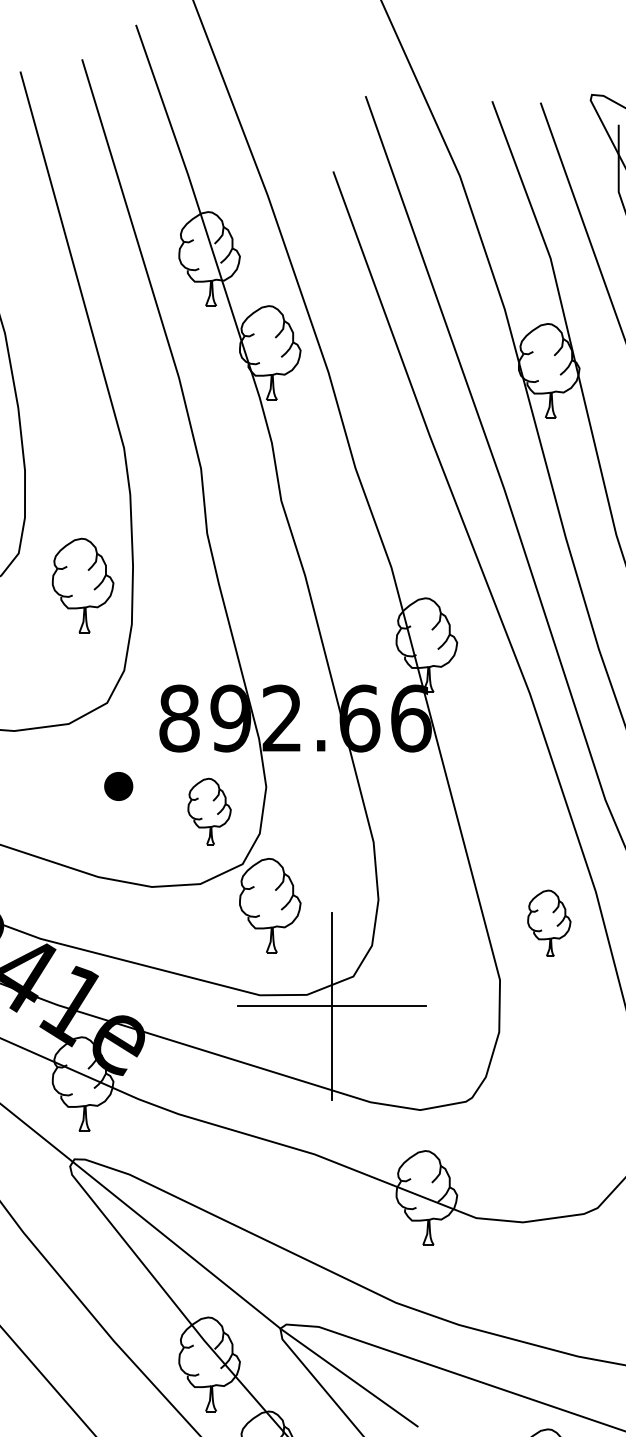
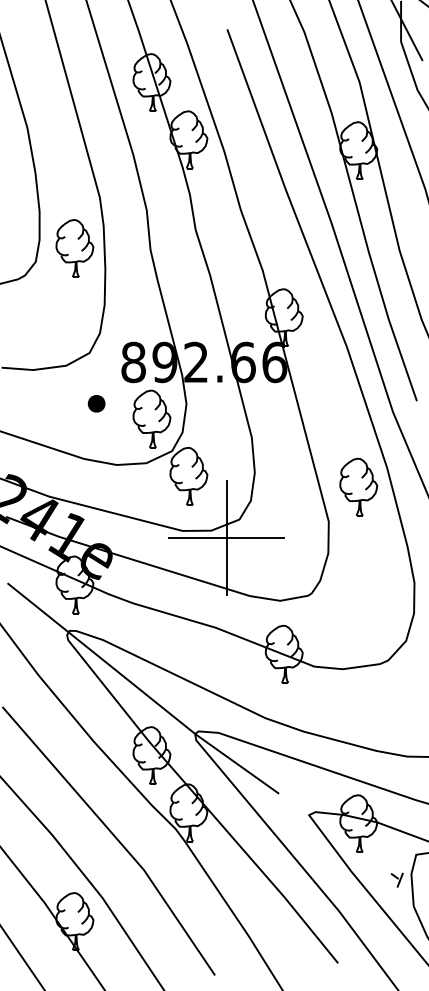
part: (82, 585) -> (74, 248), moved
part: (208, 810) -> (151, 418), size x1.43
part: (548, 922) -> (358, 486), size x1.43

